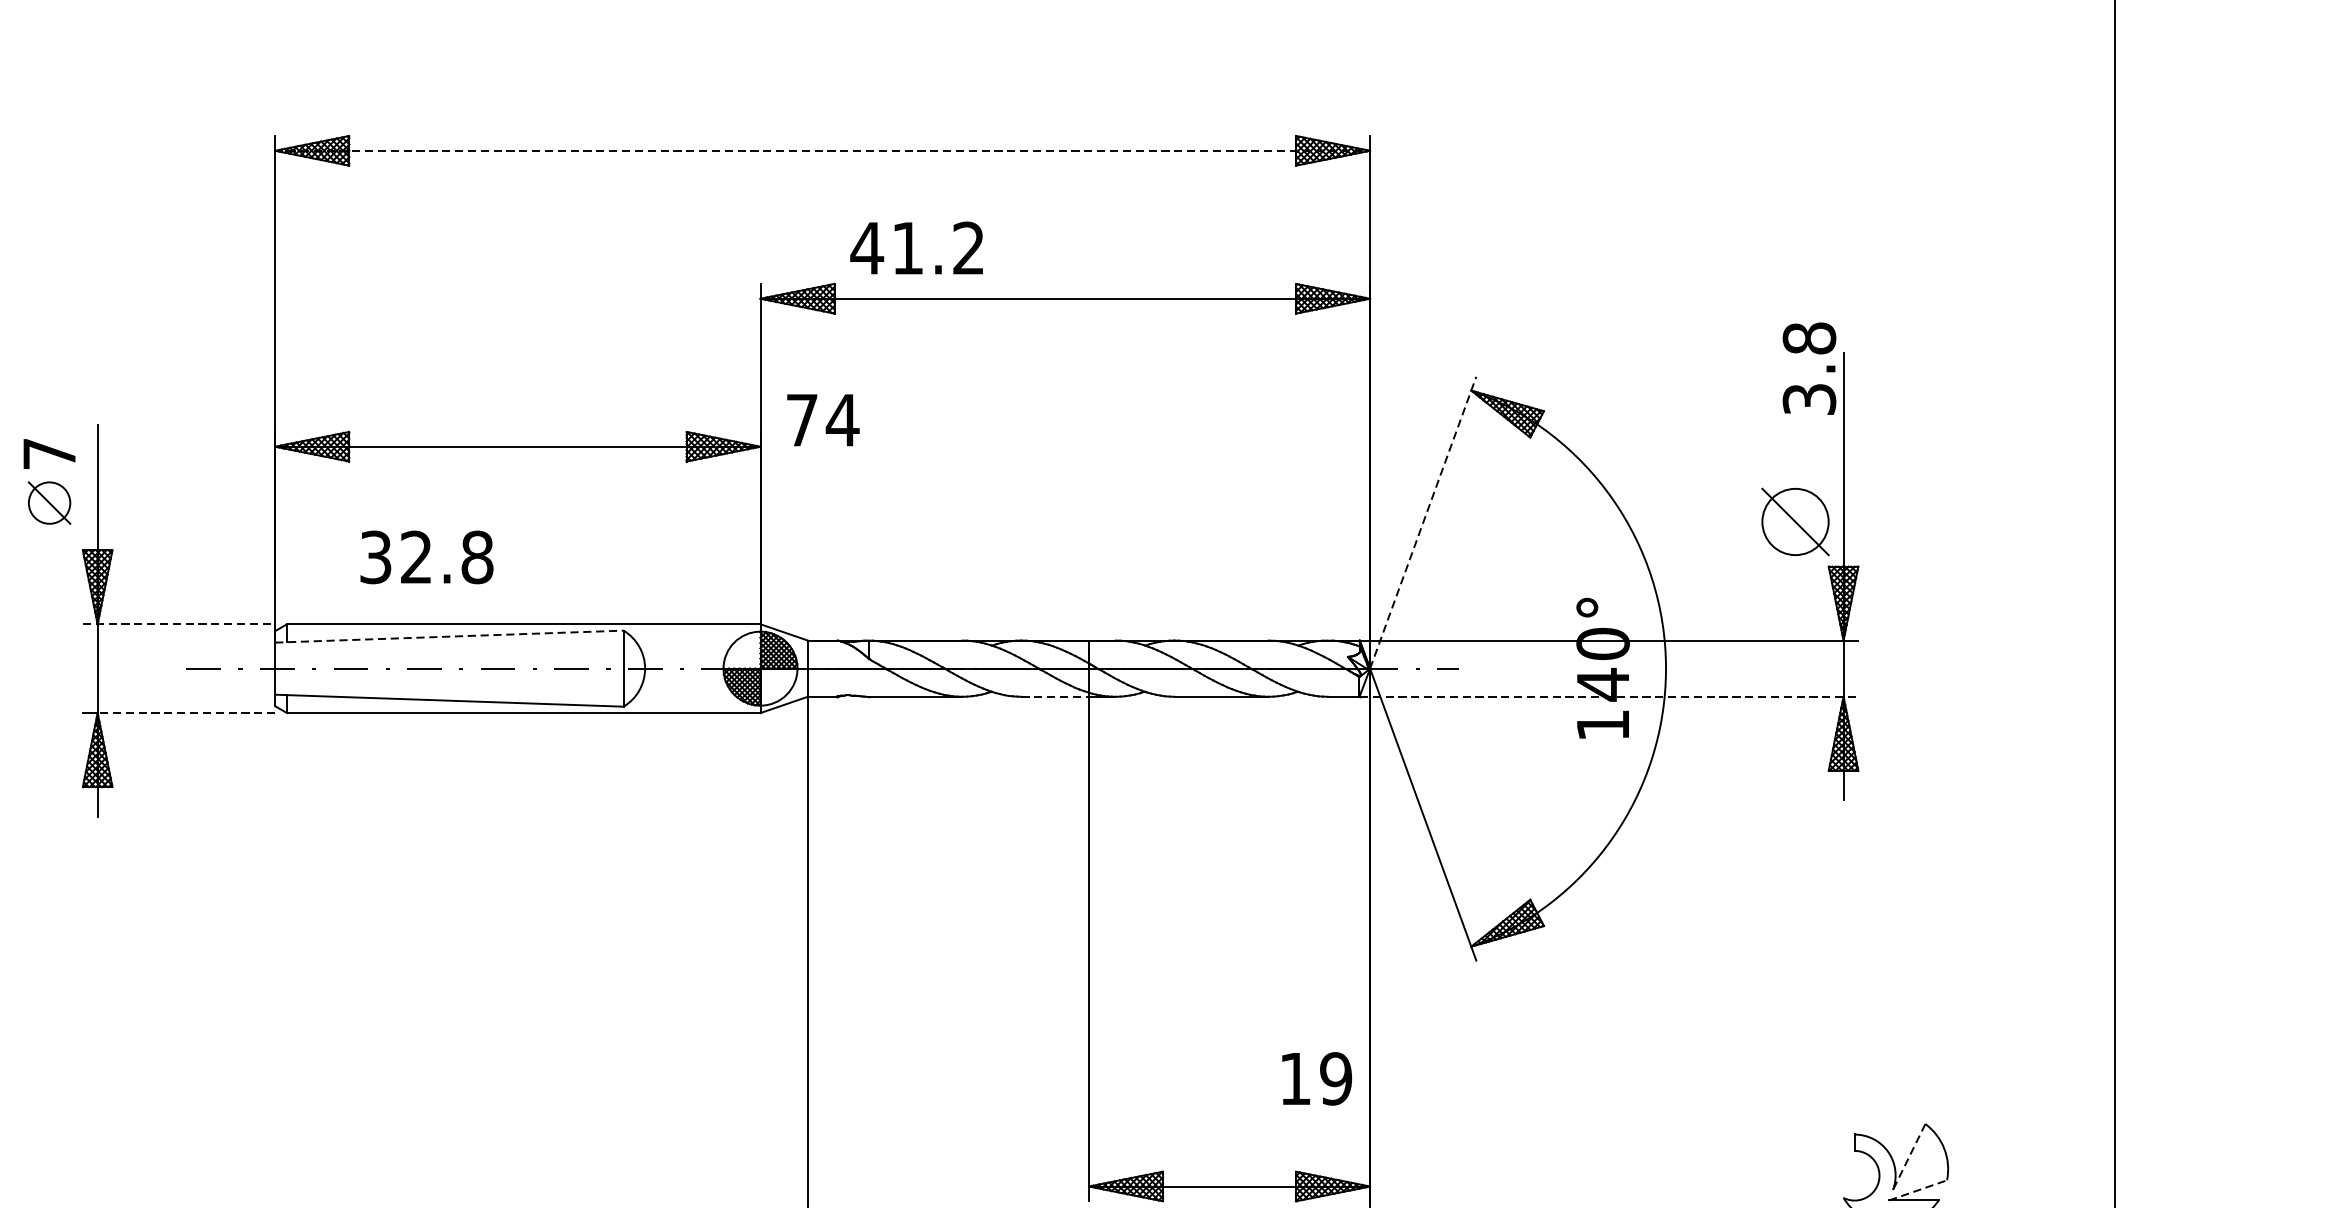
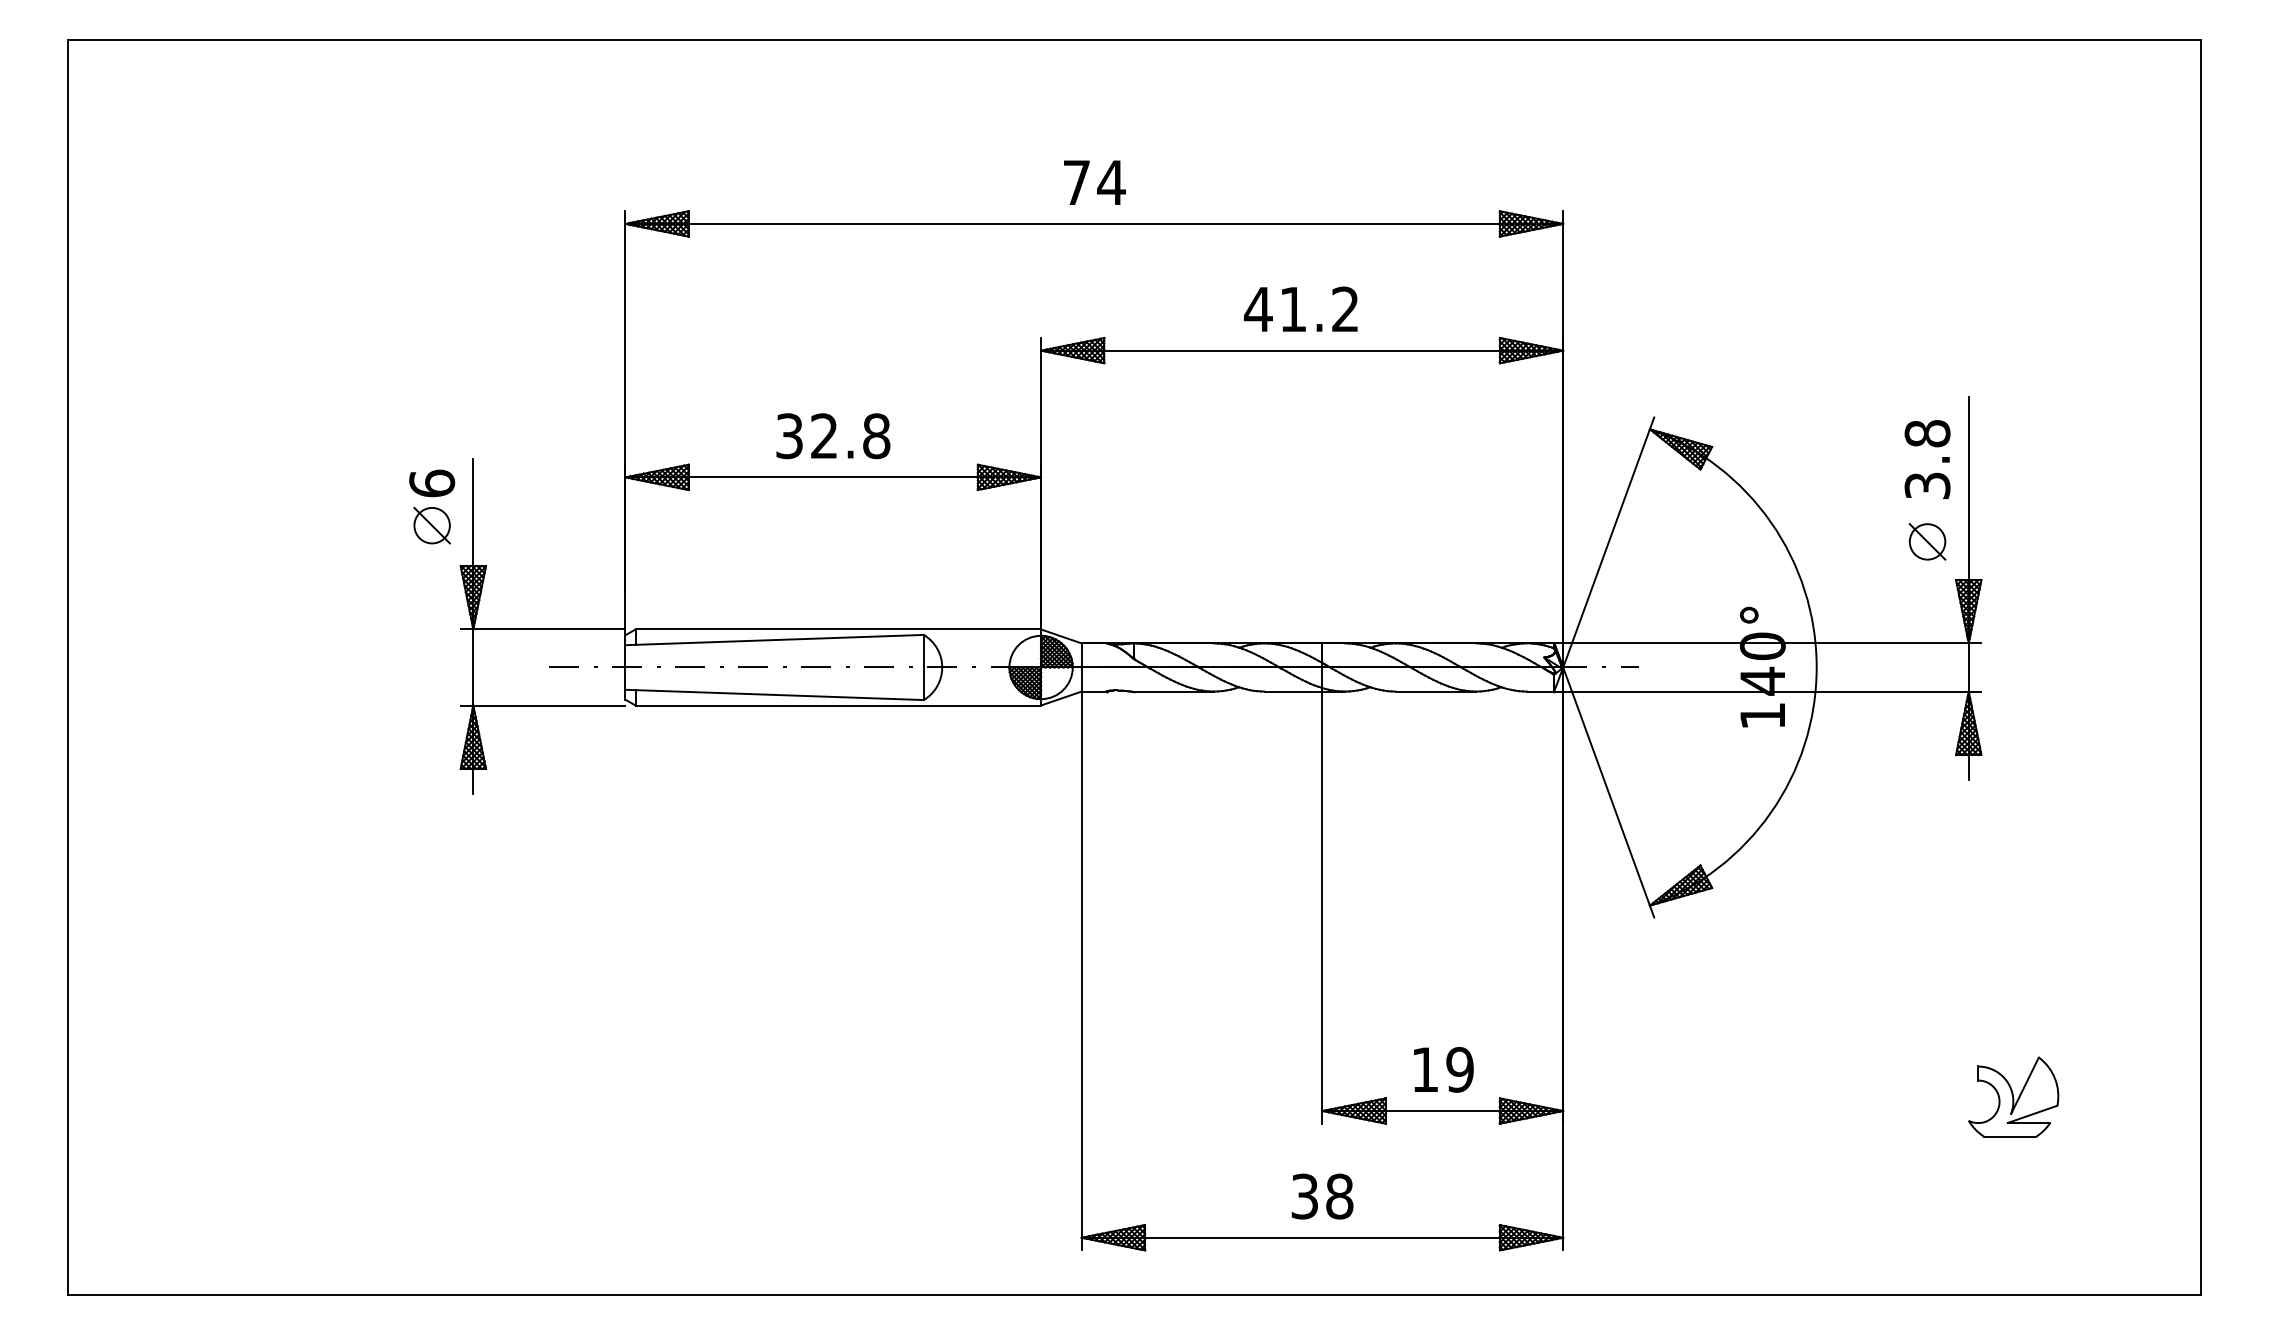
line: (822, 150) -> (1094, 223), dashed -> solid
text: (916, 247) -> (1300, 308), moved
text: (1809, 368) -> (1927, 459), moved
text: (822, 420) -> (1094, 182), moved
text: (49, 453) -> (432, 483), 7 -> 6
part: (1795, 521) -> (1927, 541), size x0.62
line: (1422, 522) -> (1608, 542), dashed -> solid
text: (427, 557) -> (833, 436), moved
line: (179, 624) -> (543, 629), dashed -> solid
line: (450, 637) -> (775, 640), dashed -> solid
line: (1055, 696) -> (1293, 691), dashed -> solid
line: (1609, 696) -> (1768, 691), dashed -> solid
line: (185, 713) -> (548, 705), dashed -> solid
text: (1316, 1078) -> (1443, 1069), moved
line: (1908, 1157) -> (2024, 1086), dashed -> solid
line: (1919, 1190) -> (2033, 1114), dashed -> solid

